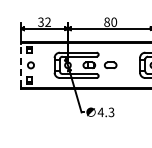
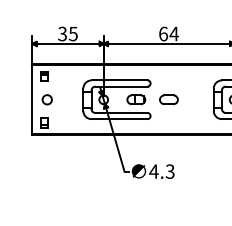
text: (47, 21) -> (72, 32), 32 -> 35
text: (110, 21) -> (168, 32), 80 -> 64
line: (21, 64) -> (32, 98), dashed -> solid

